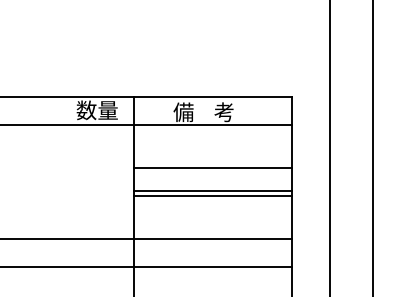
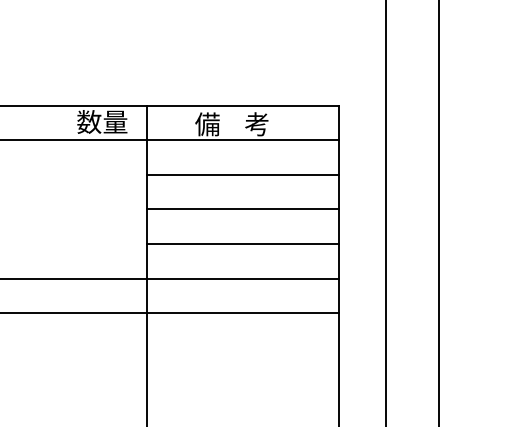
line: (213, 167) -> (243, 174), moved
line: (213, 191) -> (243, 244), moved
line: (213, 196) -> (243, 209), moved

